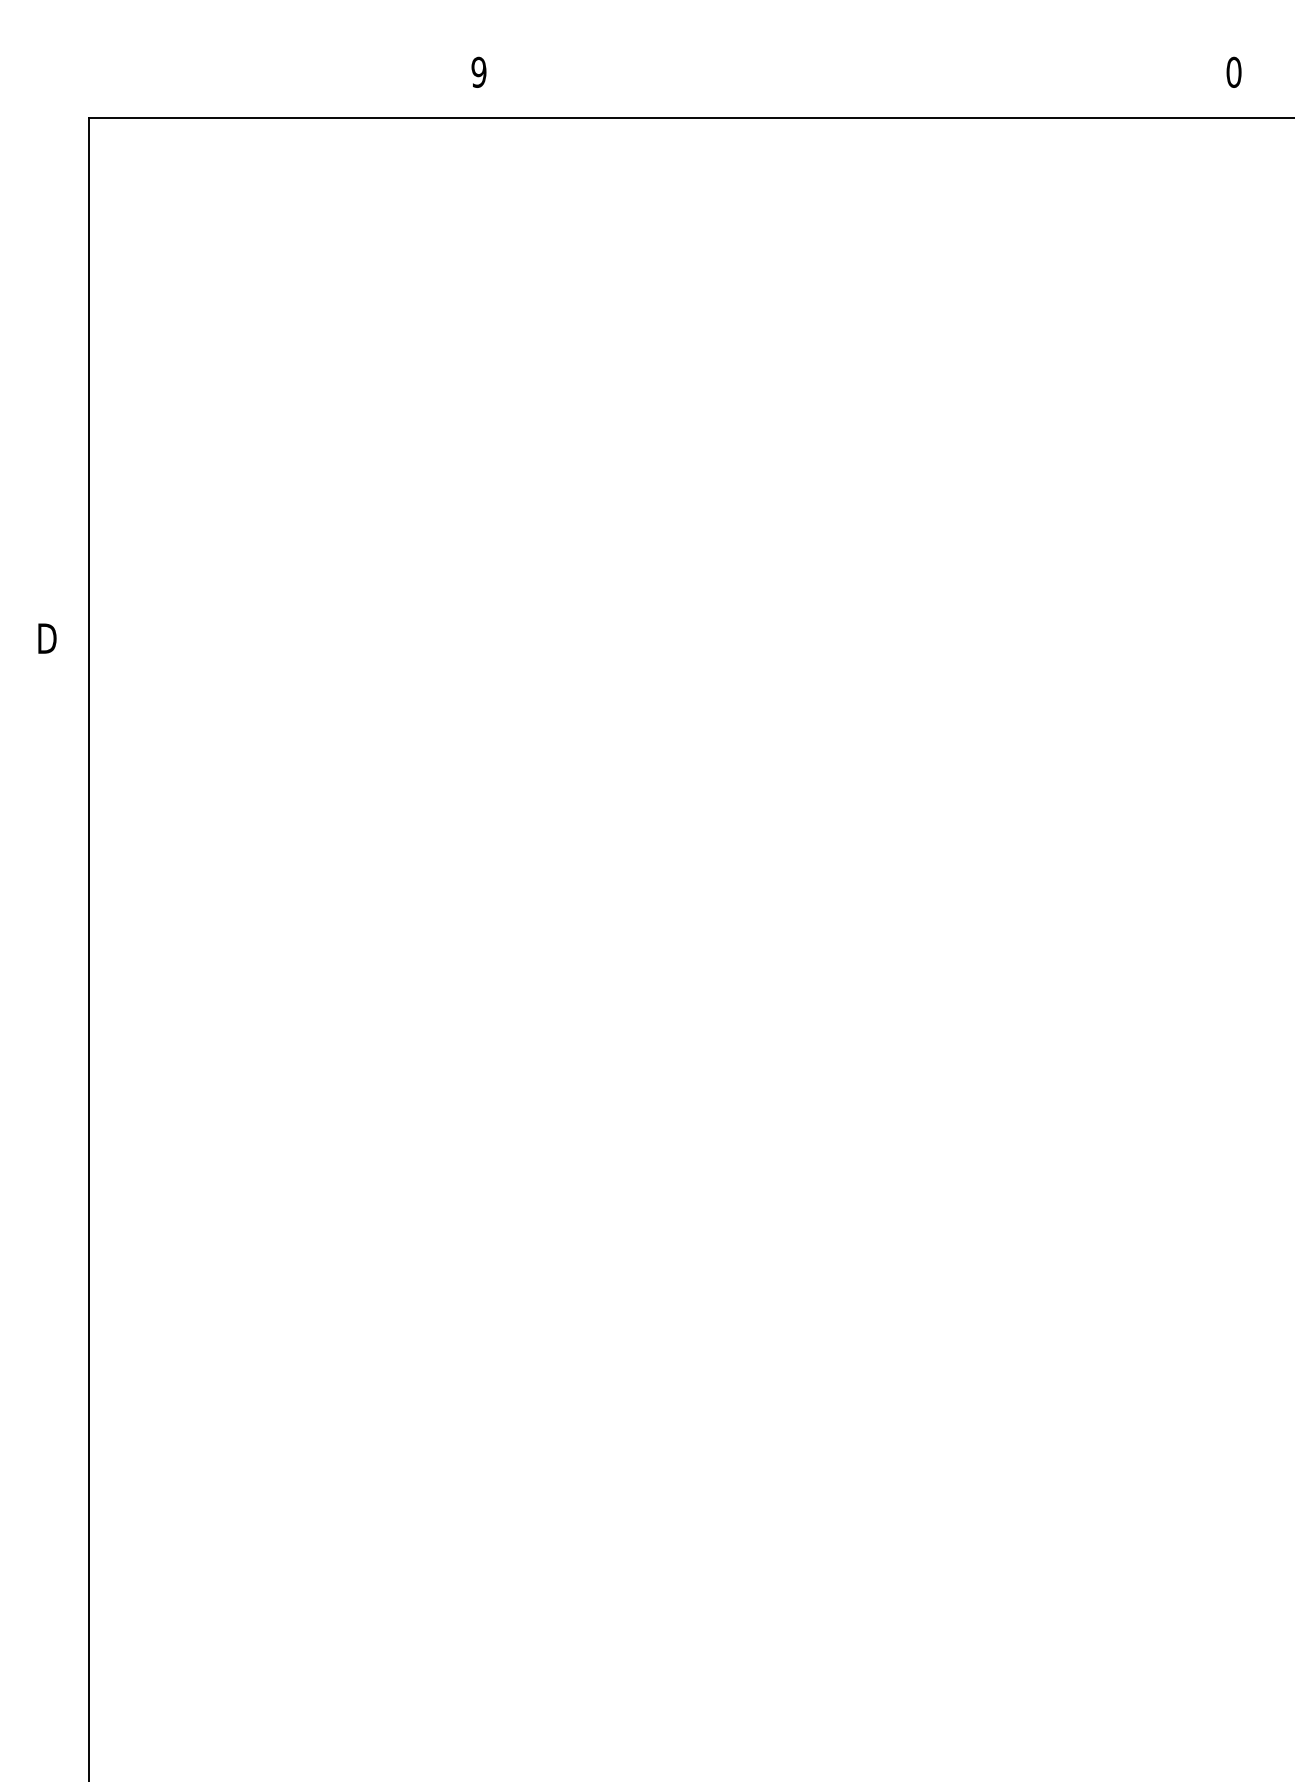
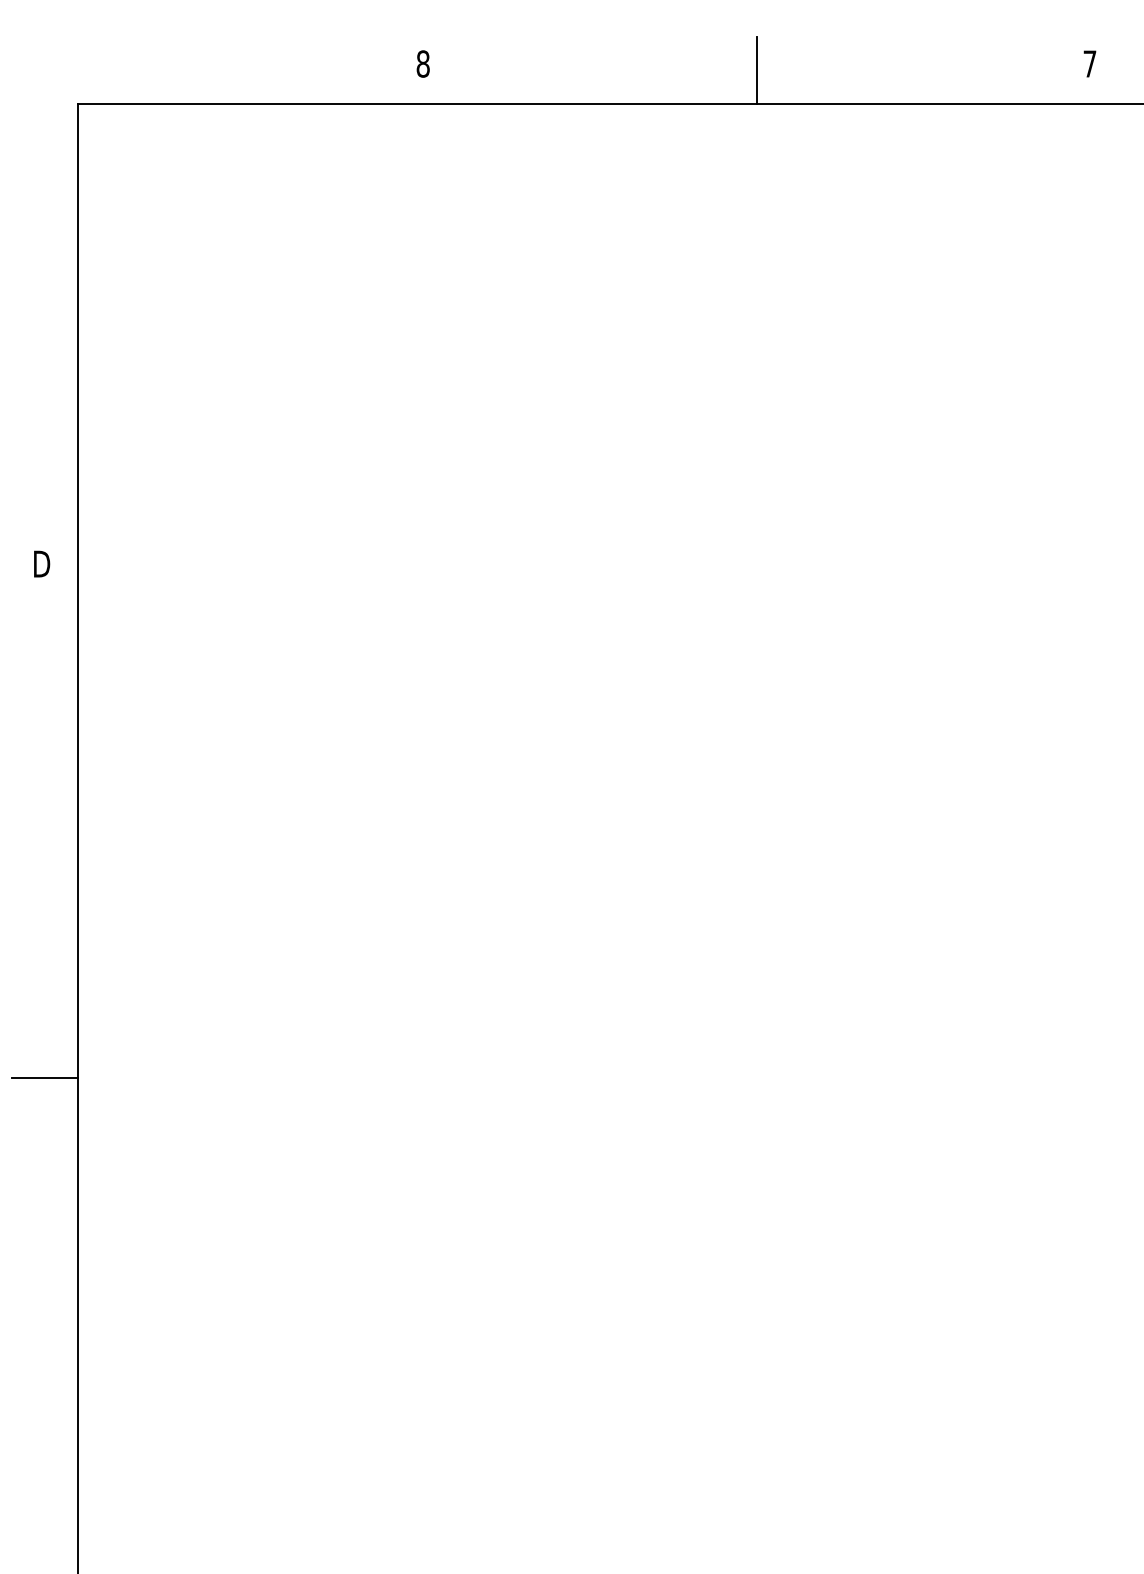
text: (478, 71) -> (422, 63), 9 -> 8
text: (1233, 71) -> (1089, 63), 0 -> 7
line: (856, 79) -> (756, 70), added
line: (50, 1219) -> (44, 1077), added

